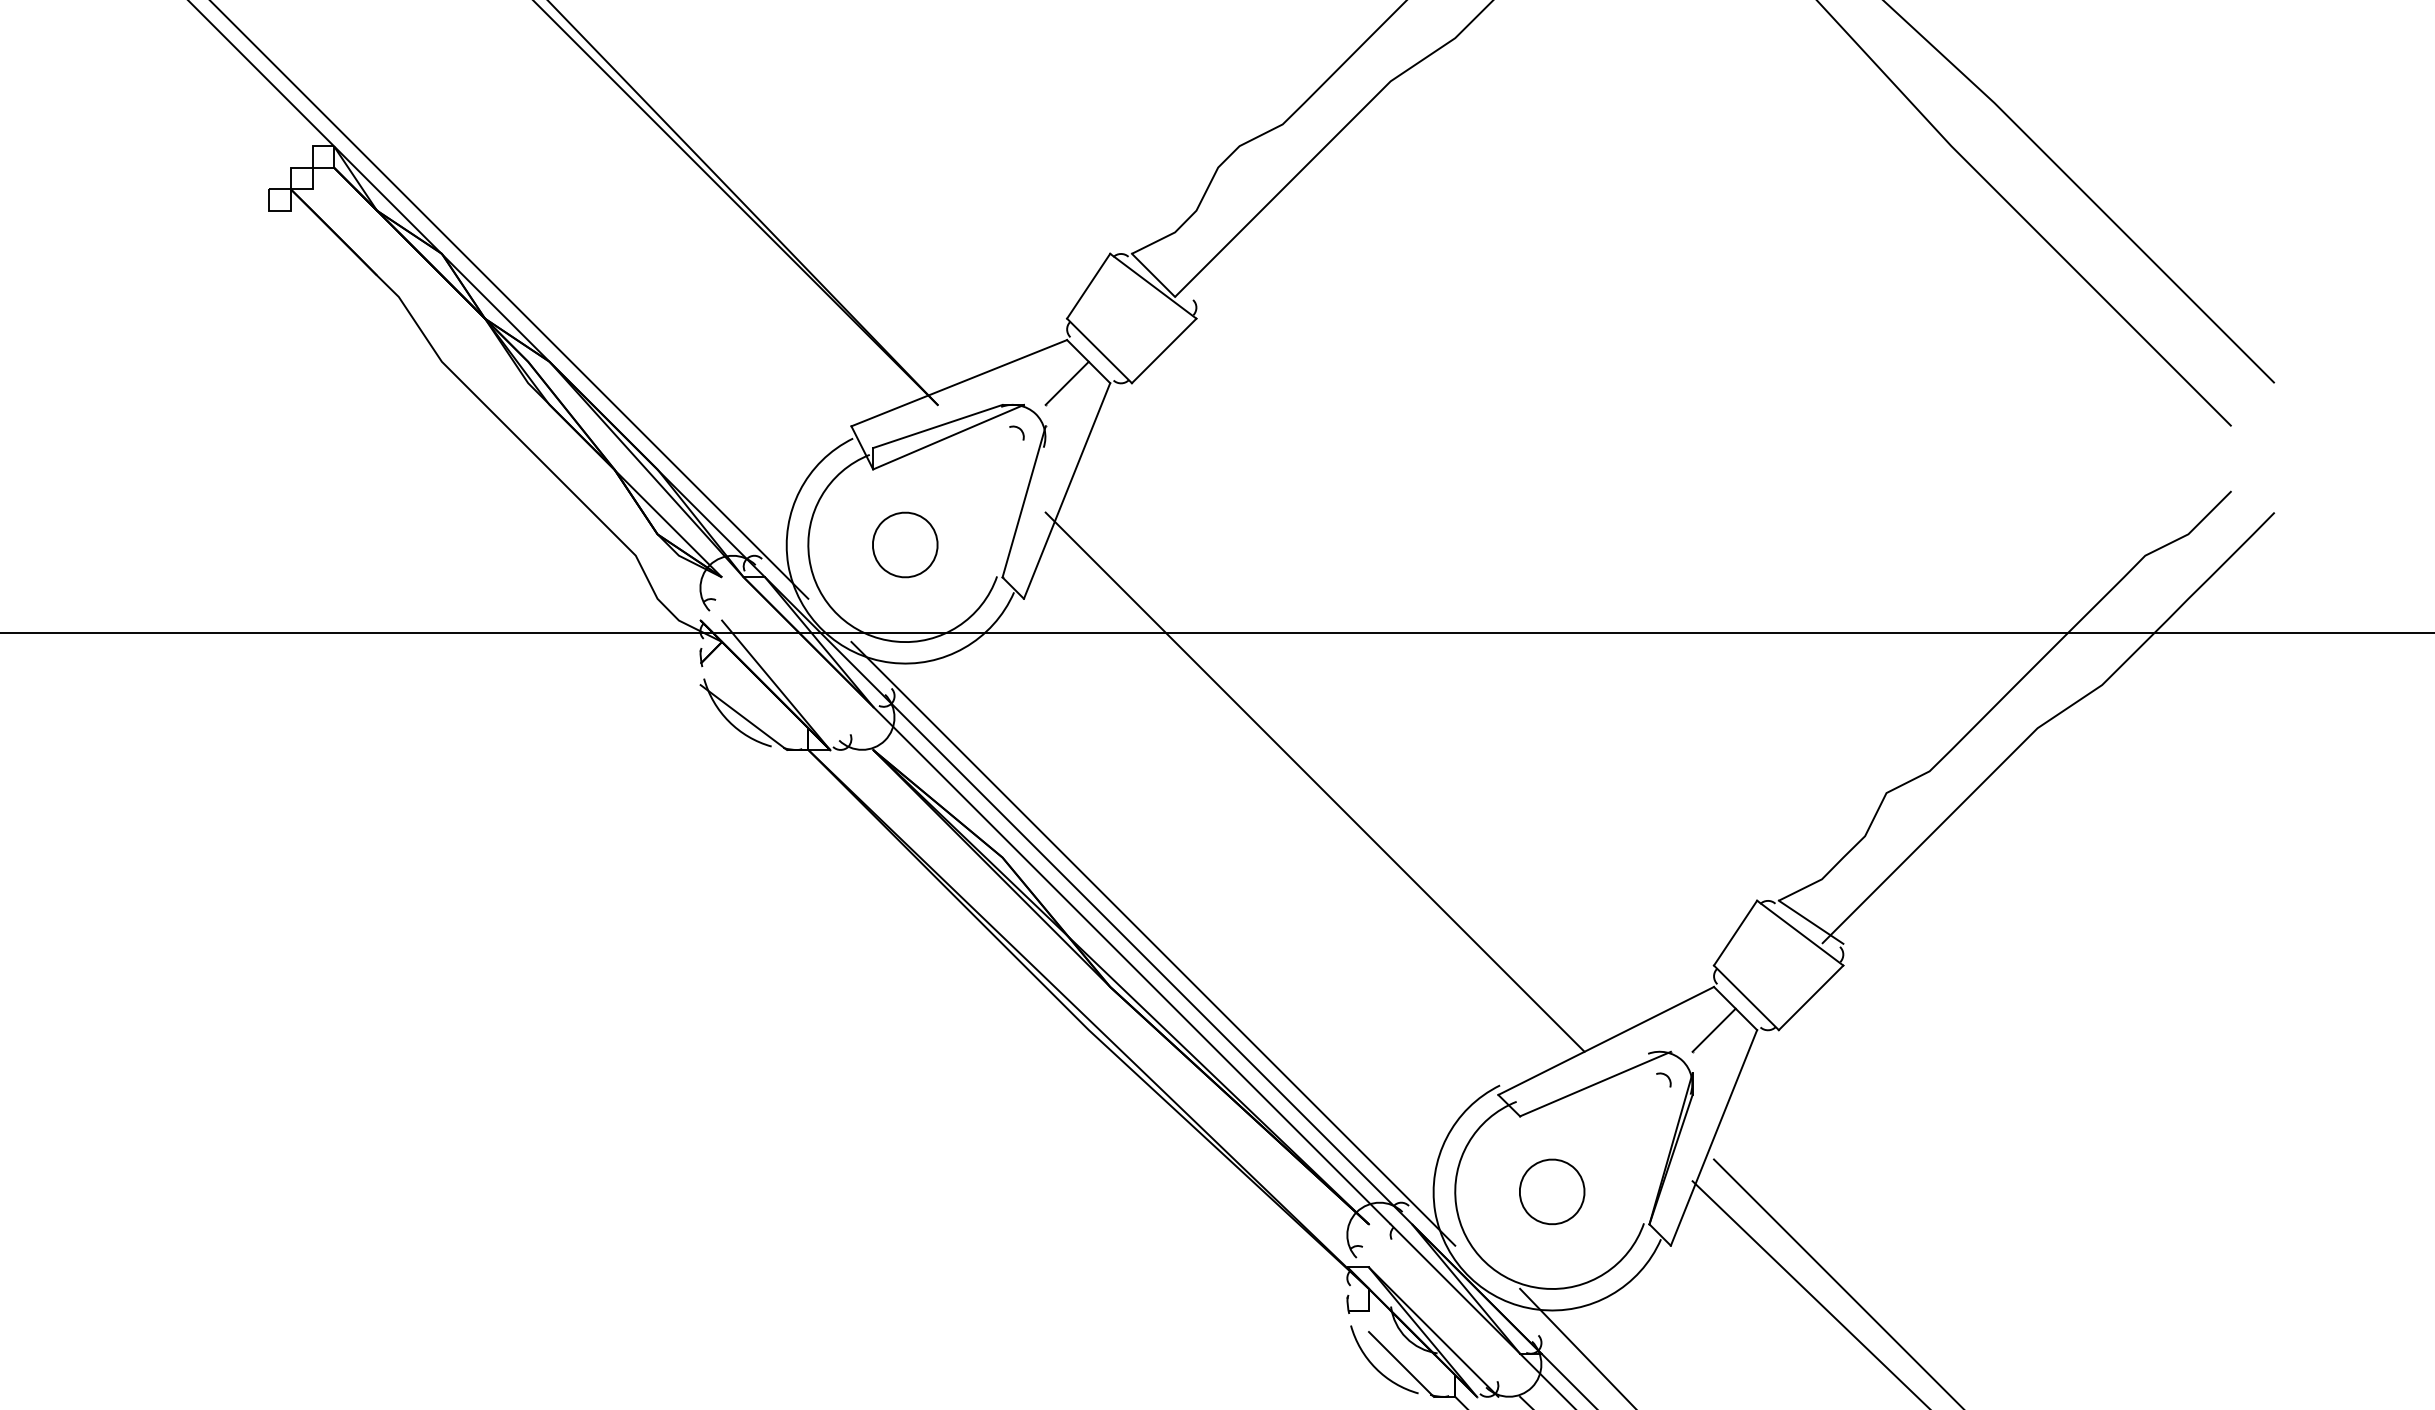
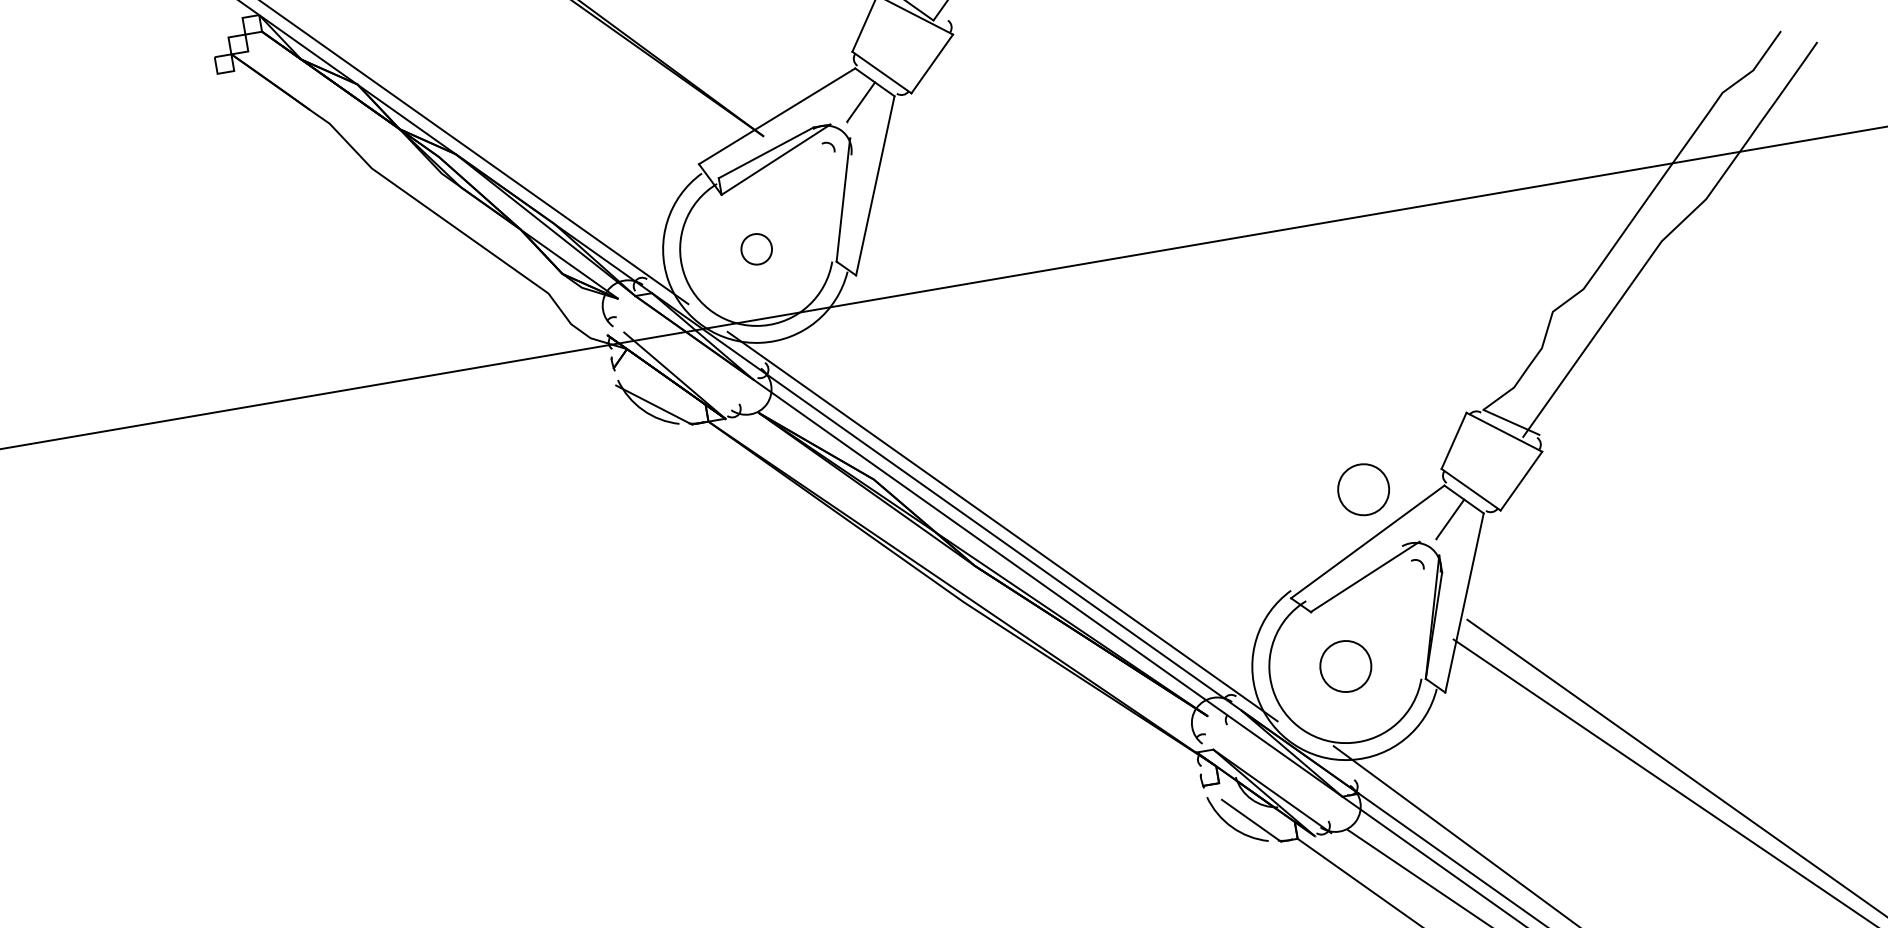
part: (905, 544) -> (756, 248), size x0.6
line: (1314, 781) -> (1106, 378), removed
part: (1612, 974) -> (1363, 489), added

